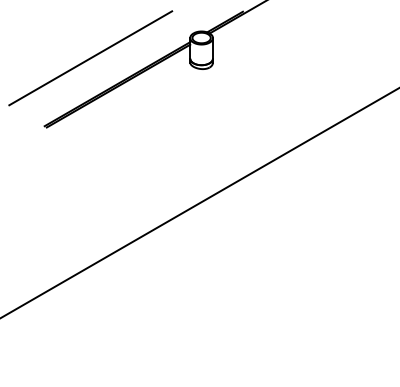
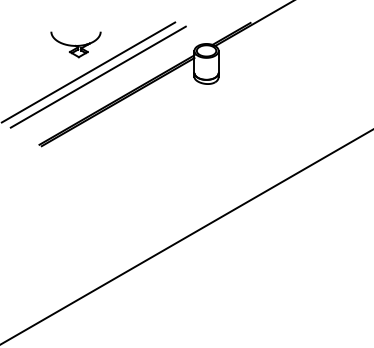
part: (79, 32) -> (76, 45), added
line: (99, 62) -> (97, 76), added

